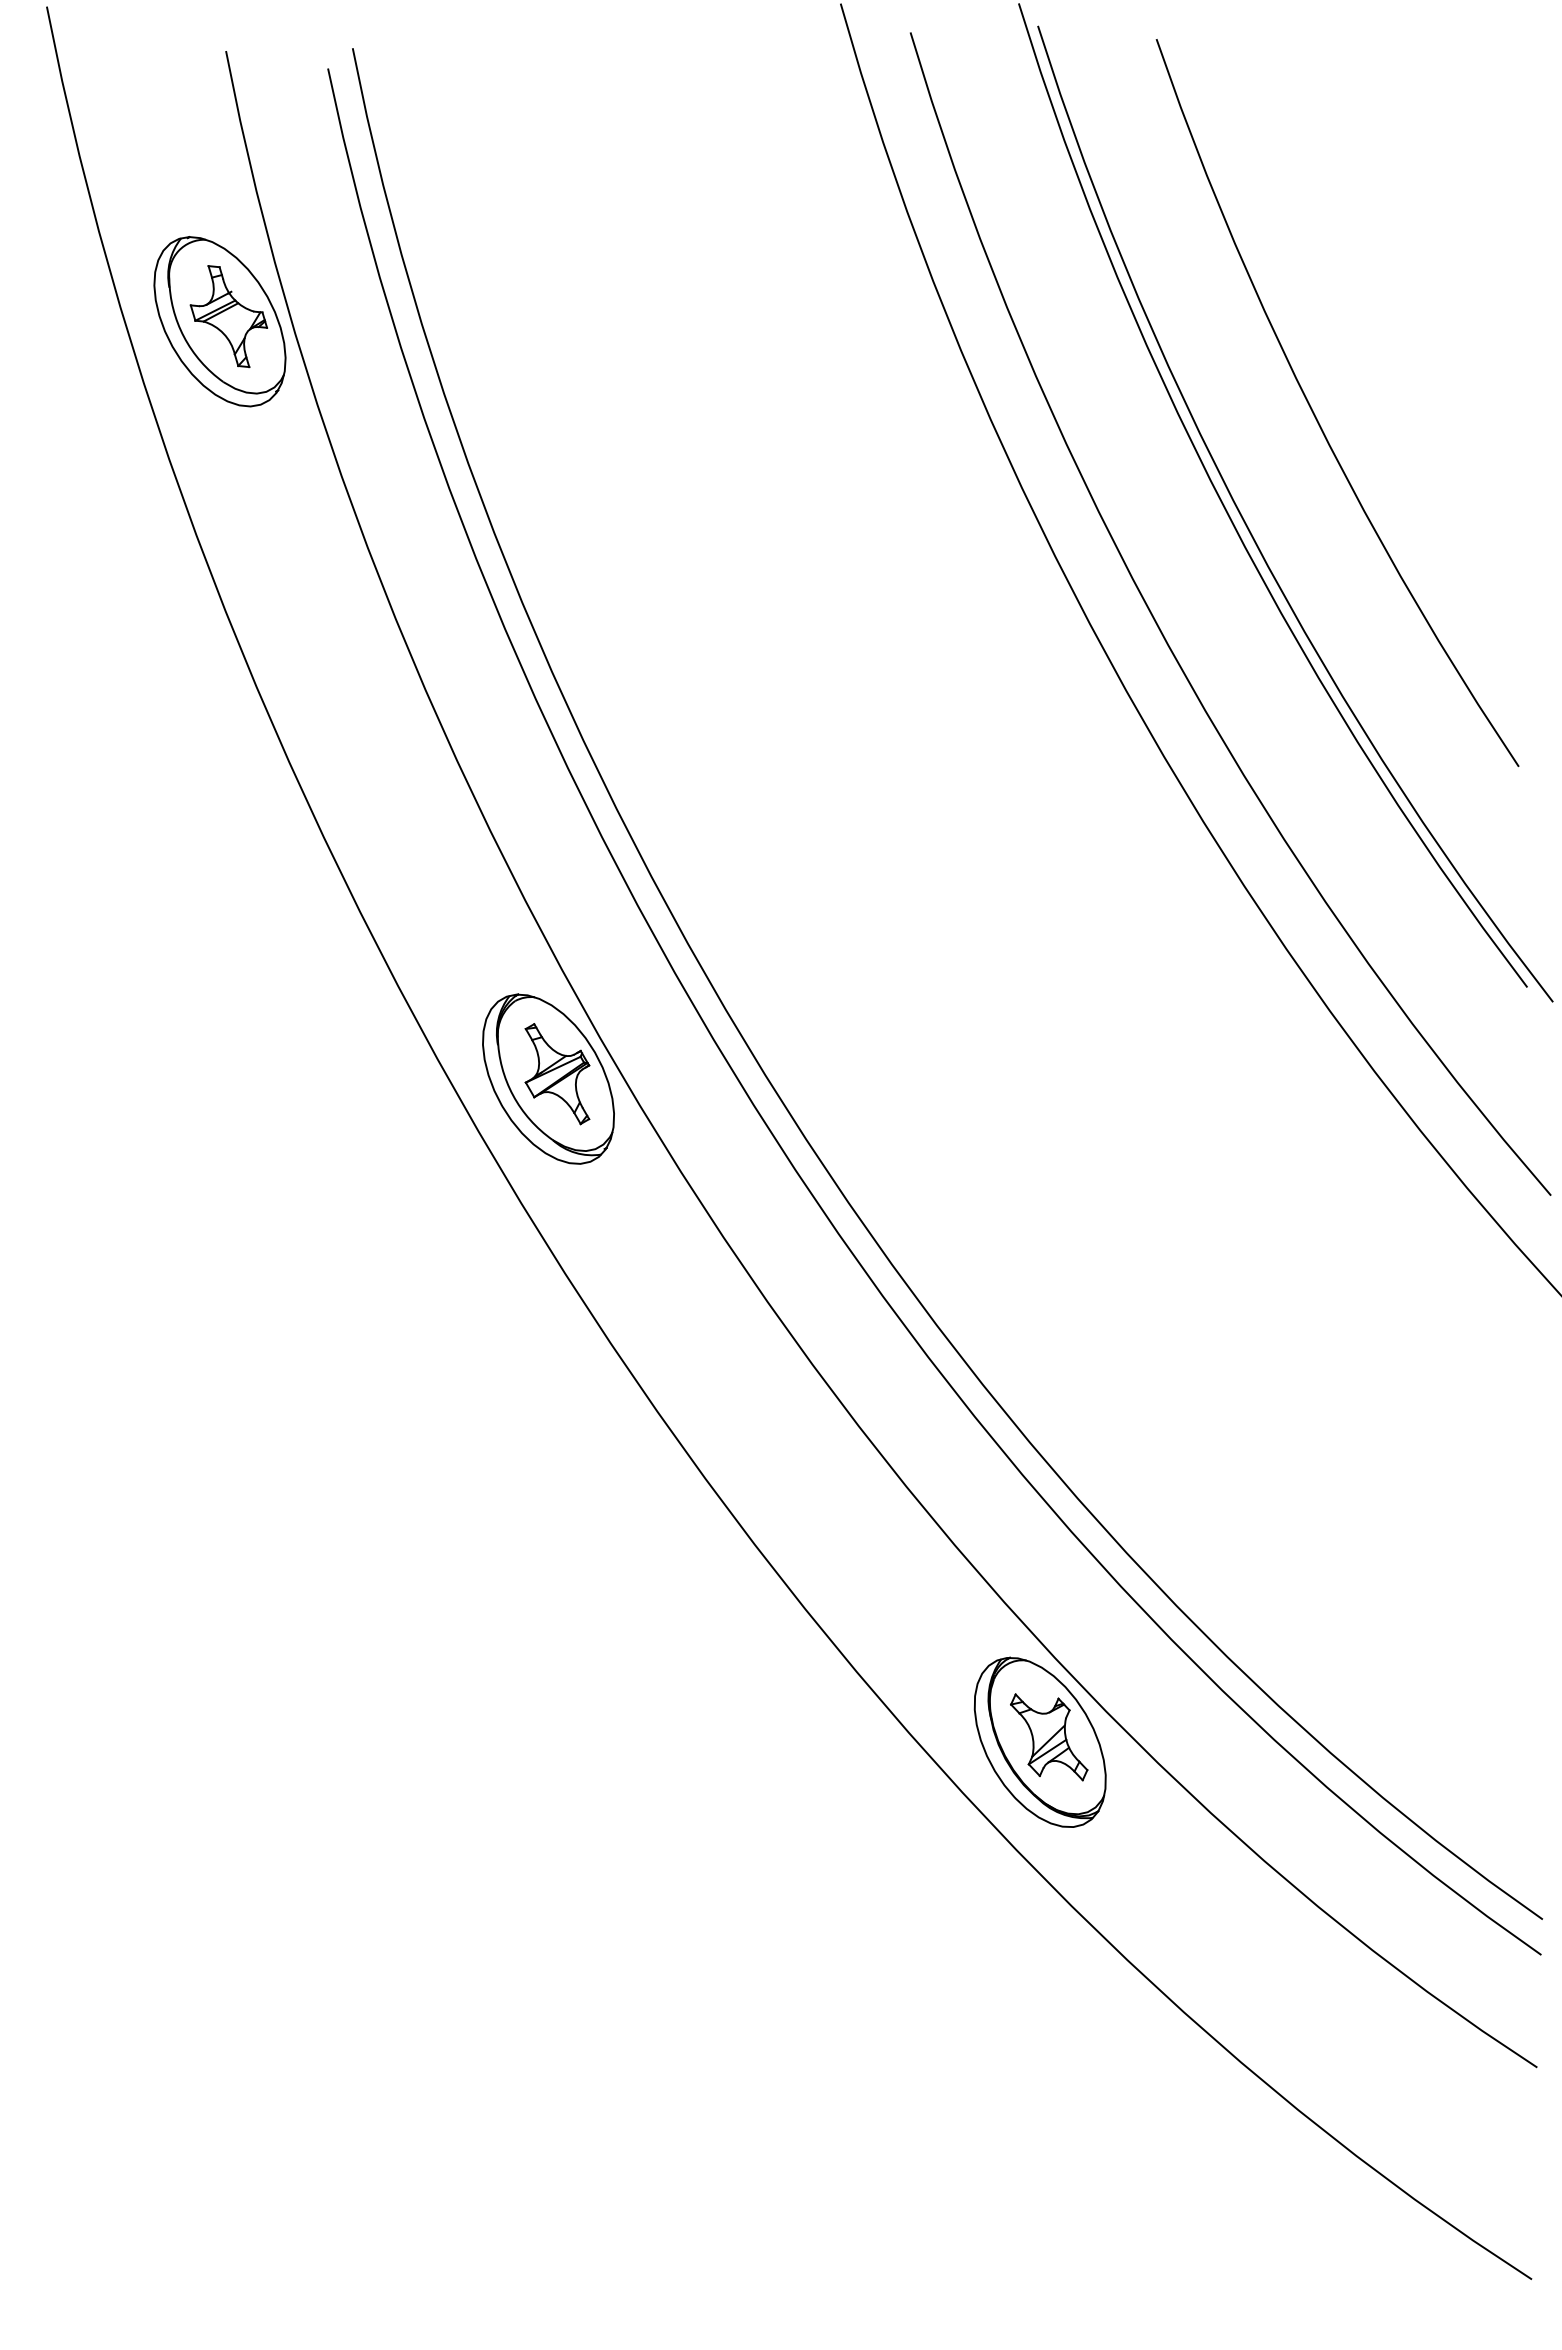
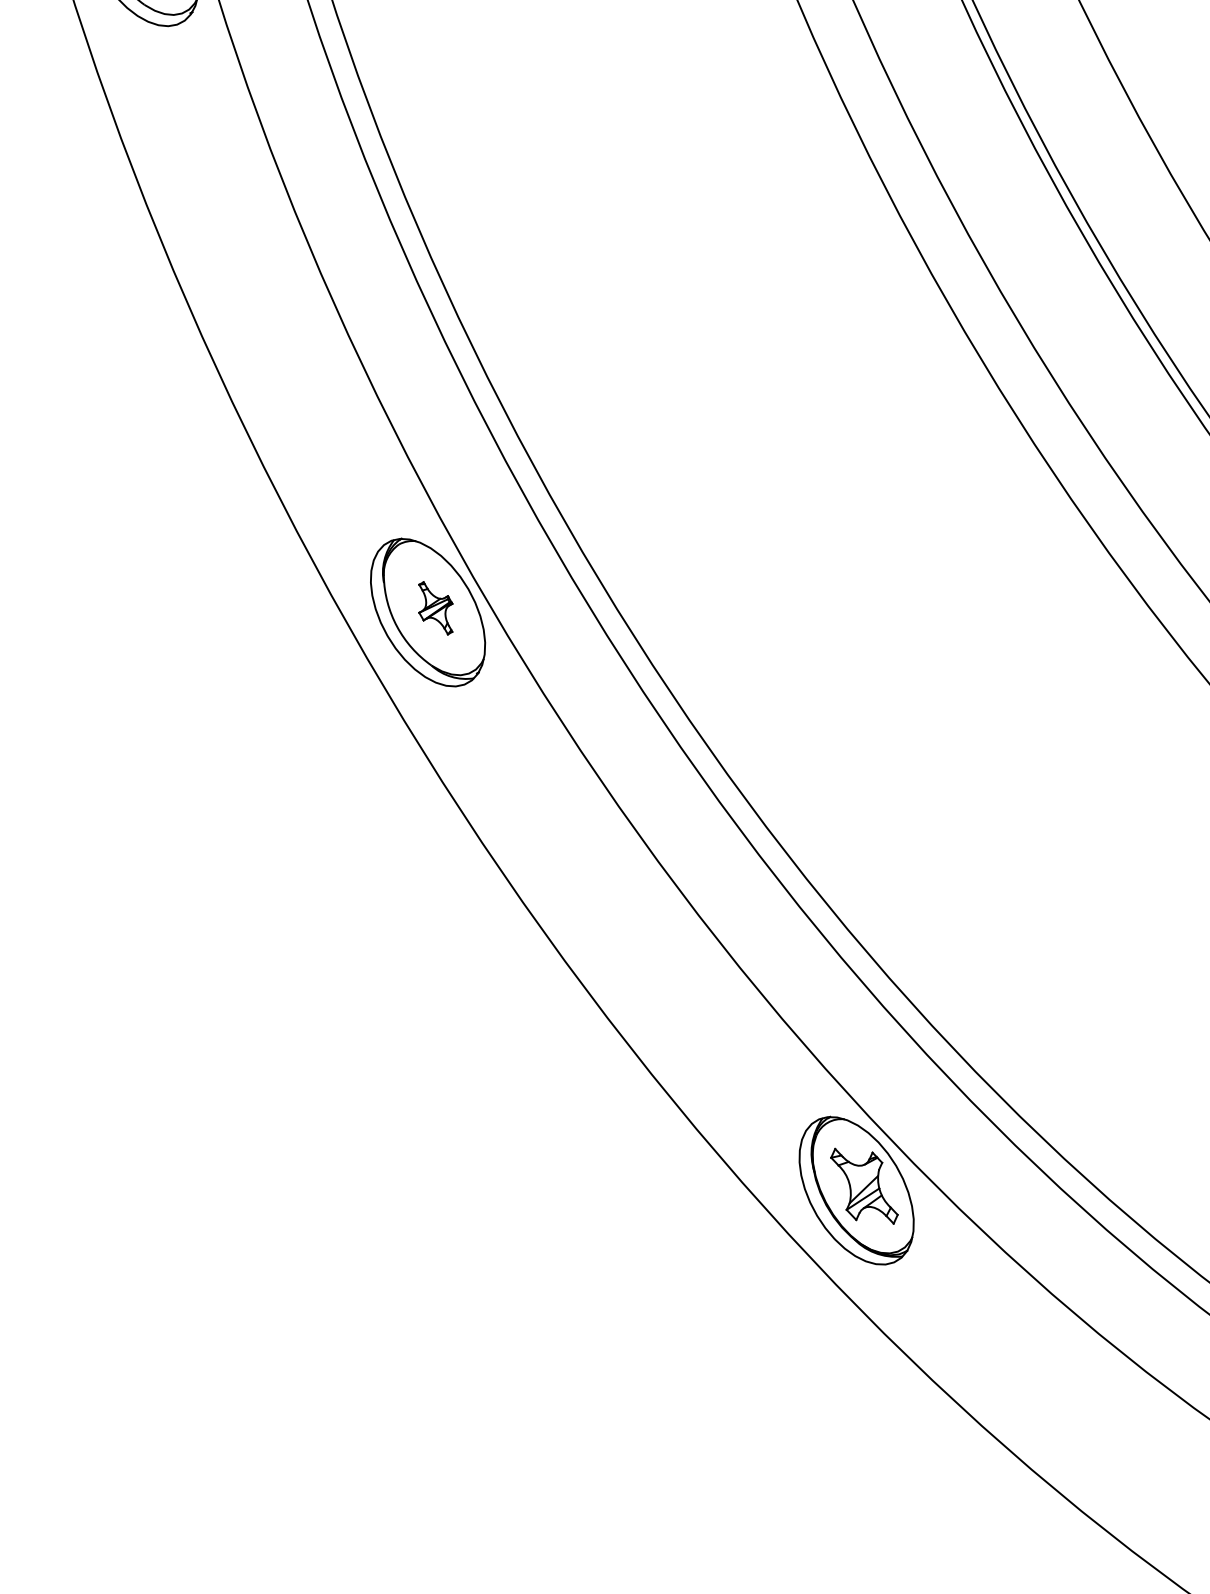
part: (557, 1074) -> (435, 608), size x0.6

